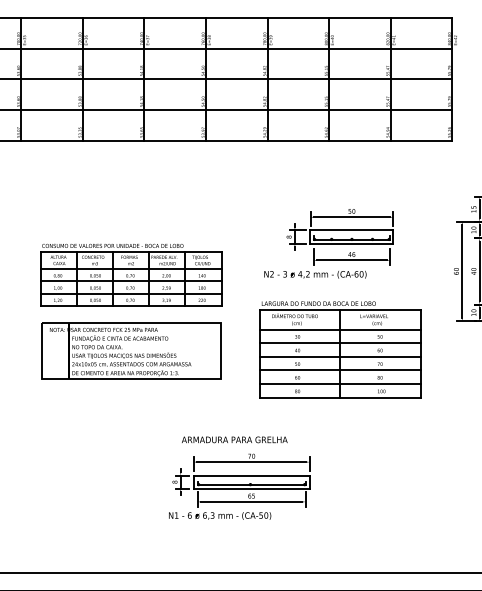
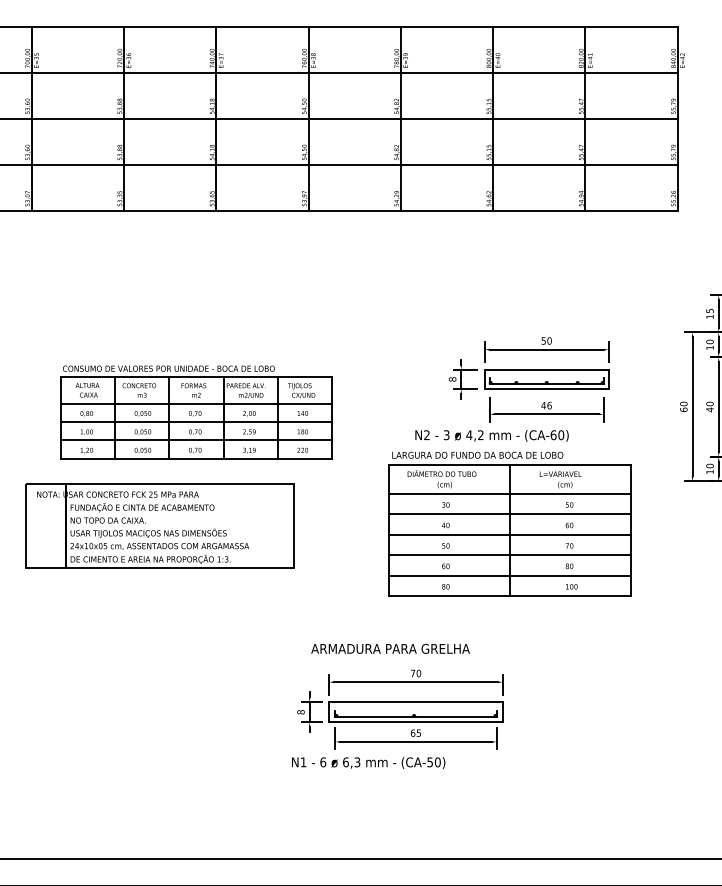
part: (328, 243) -> (511, 389), moved
part: (131, 350) -> (159, 525), moved
part: (239, 477) -> (397, 705), moved

